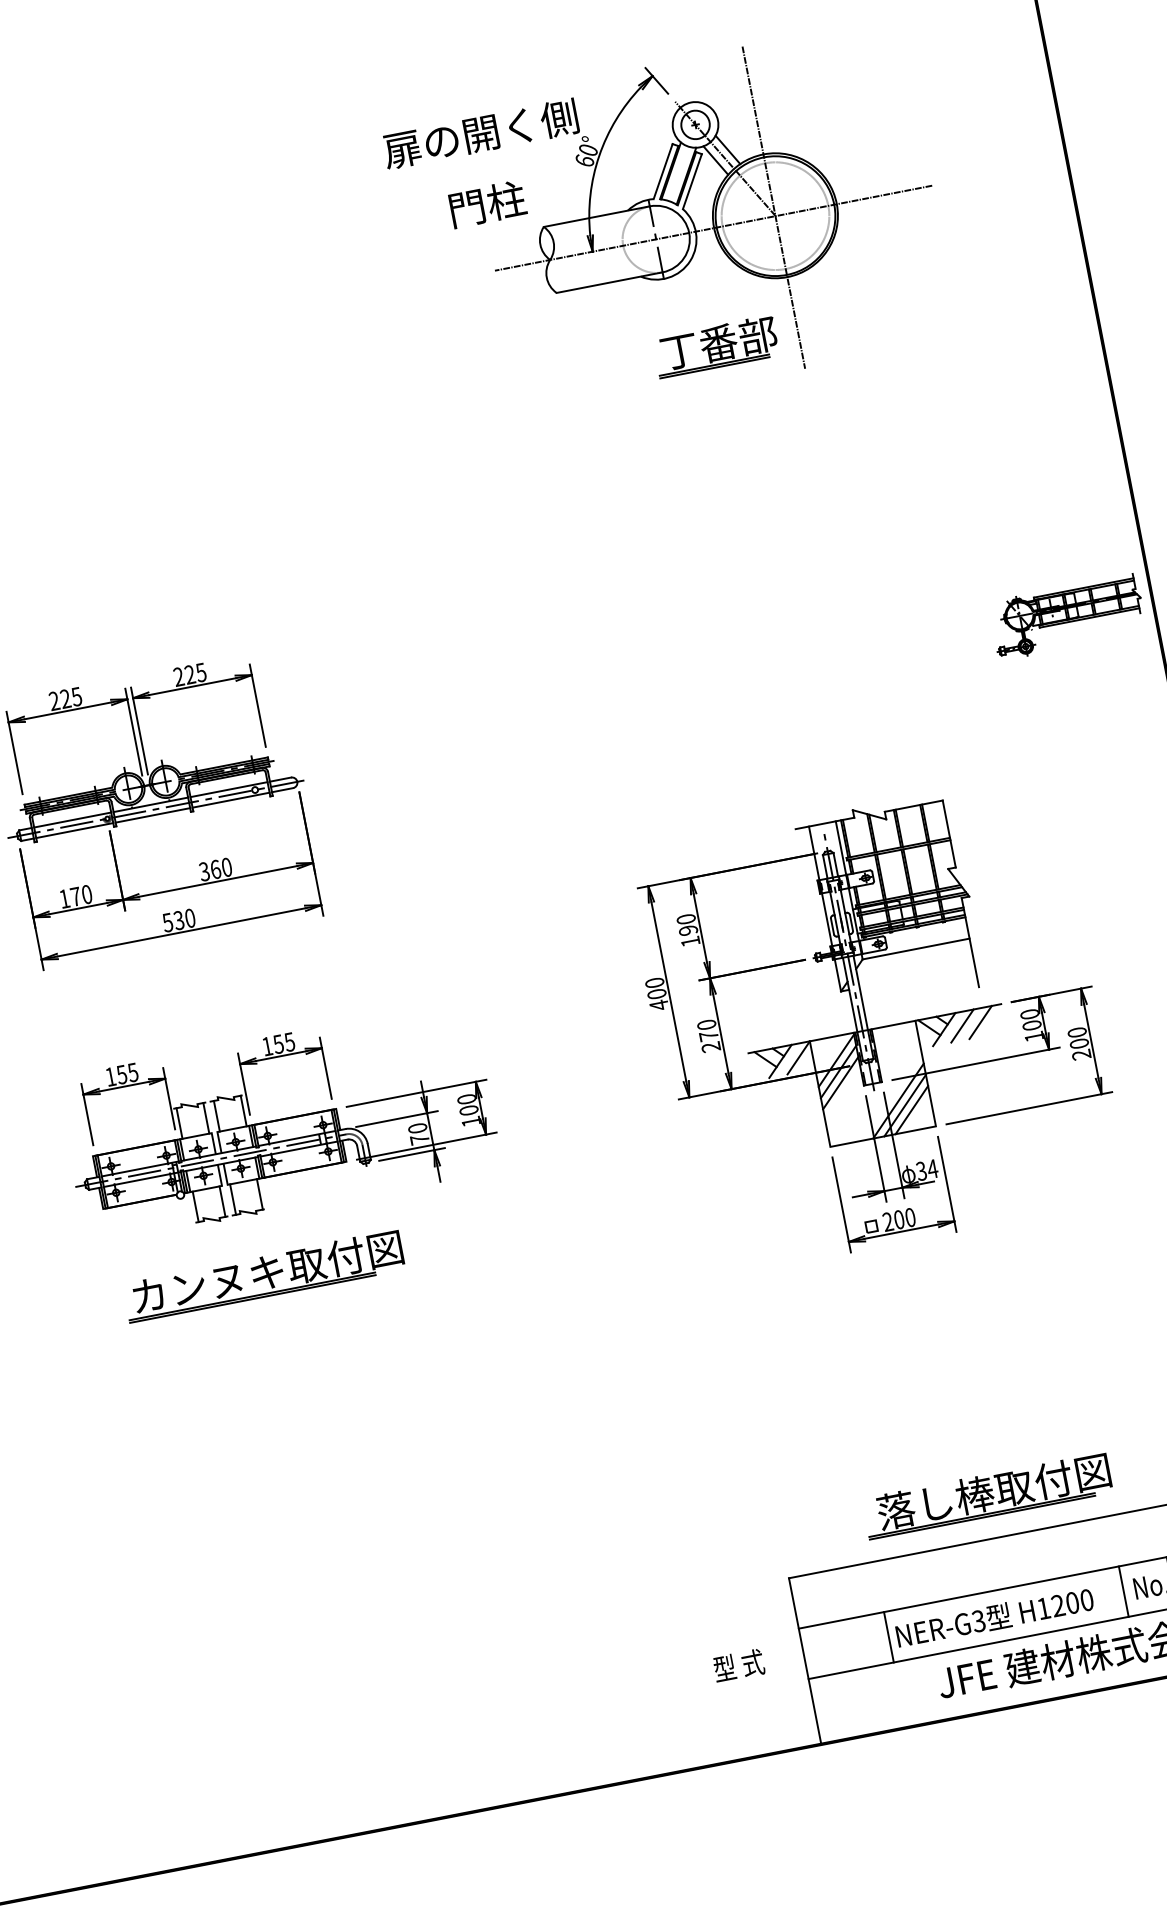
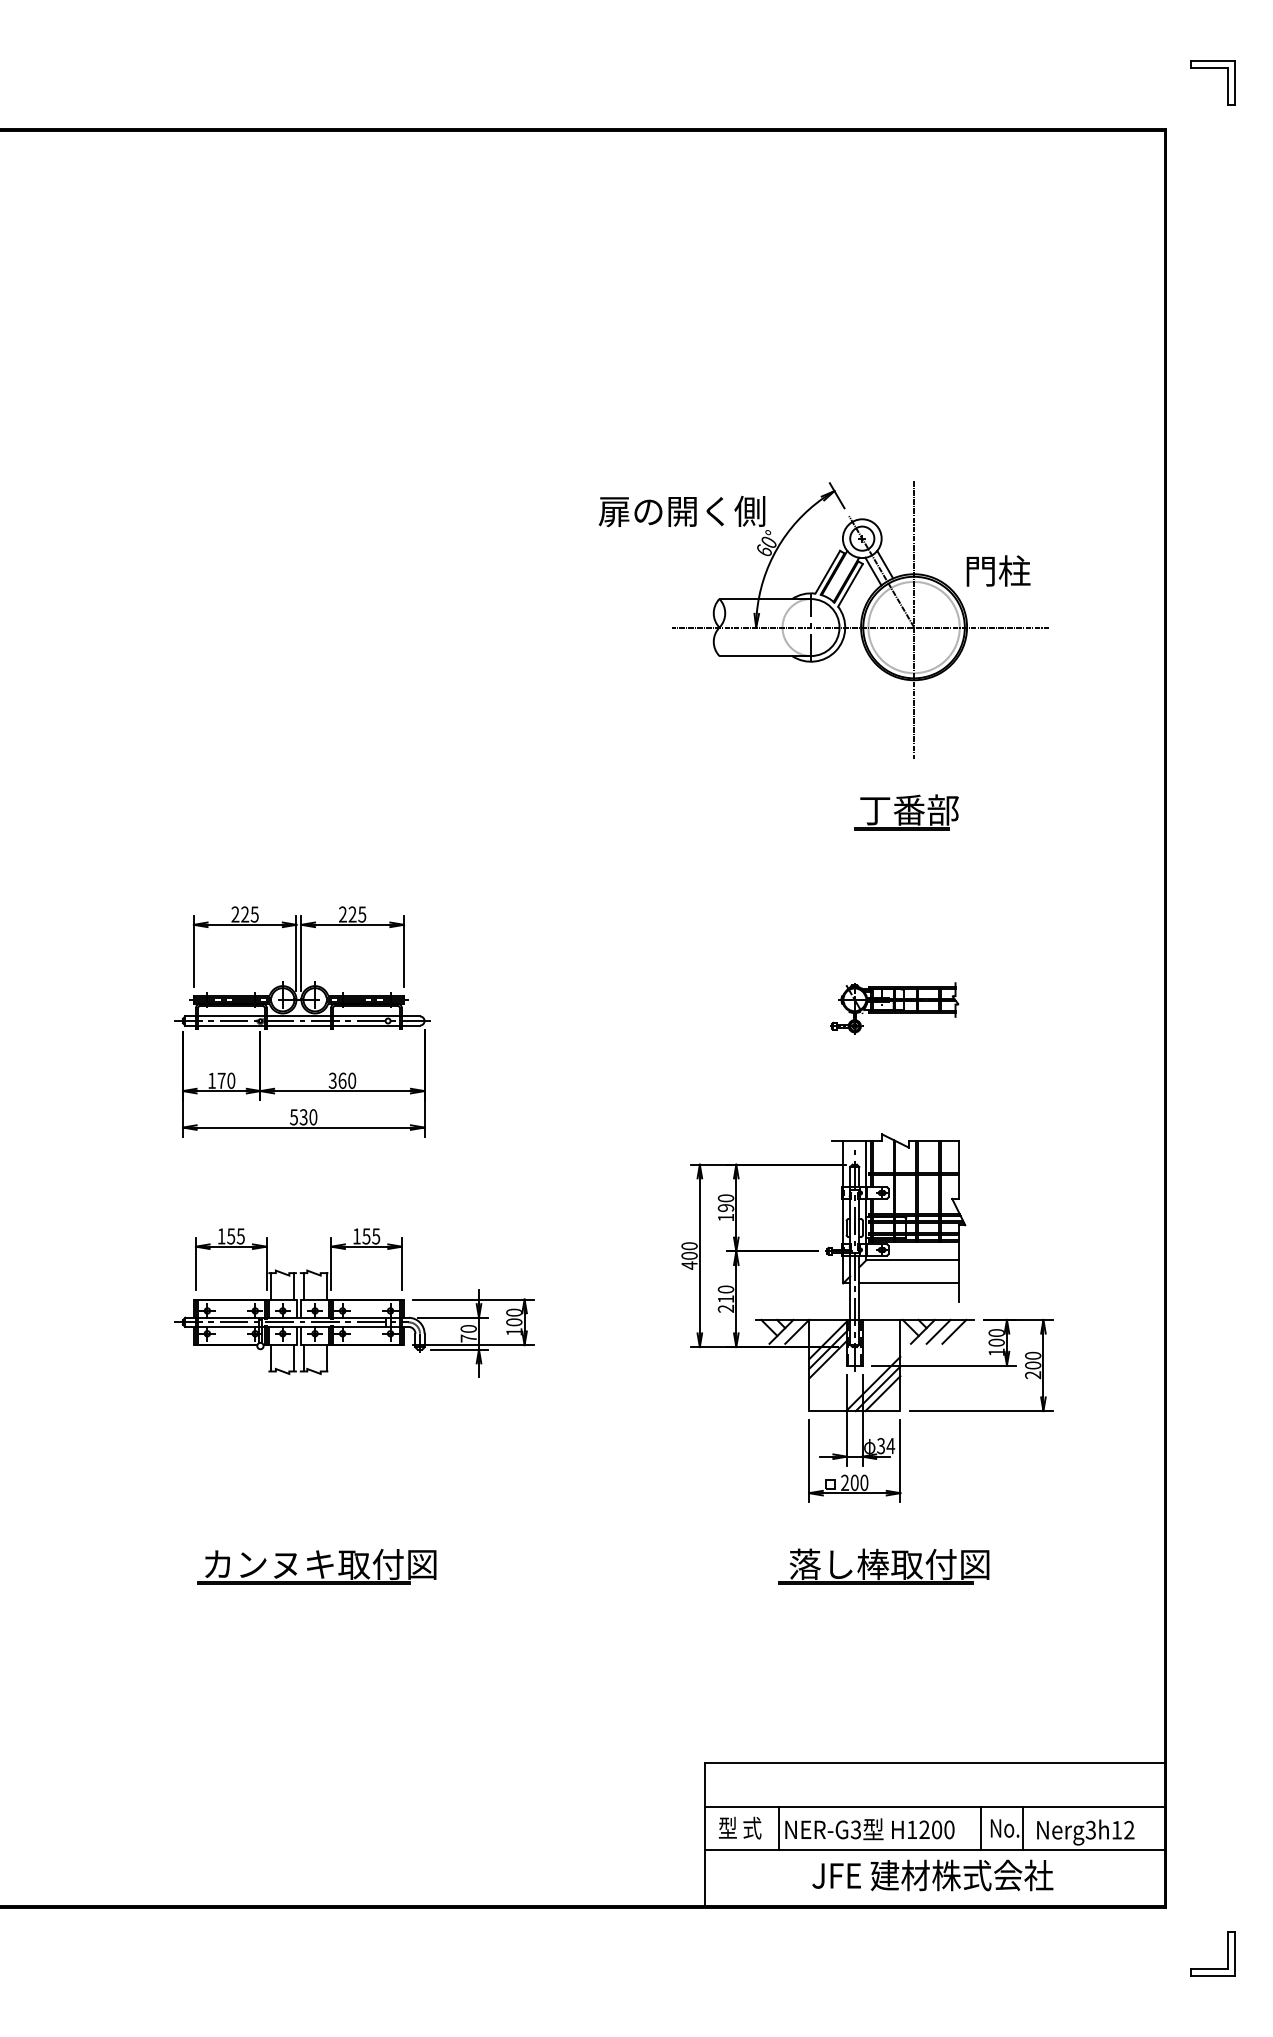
text: (487, 203) -> (998, 570), moved
part: (716, 346) -> (906, 812), moved
part: (1067, 617) -> (894, 1008), moved
line: (916, 976) -> (908, 1283), added
text: (708, 1036) -> (725, 1299), 270 -> 210
part: (263, 1275) -> (316, 1566), moved
part: (987, 1495) -> (883, 1566), moved
text: (739, 1664) -> (740, 1827), moved

